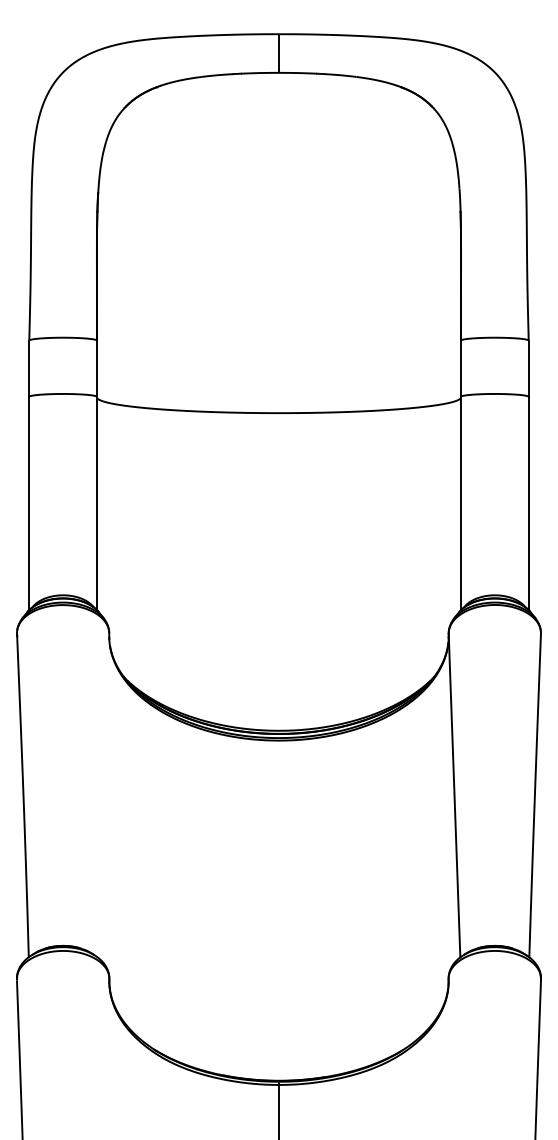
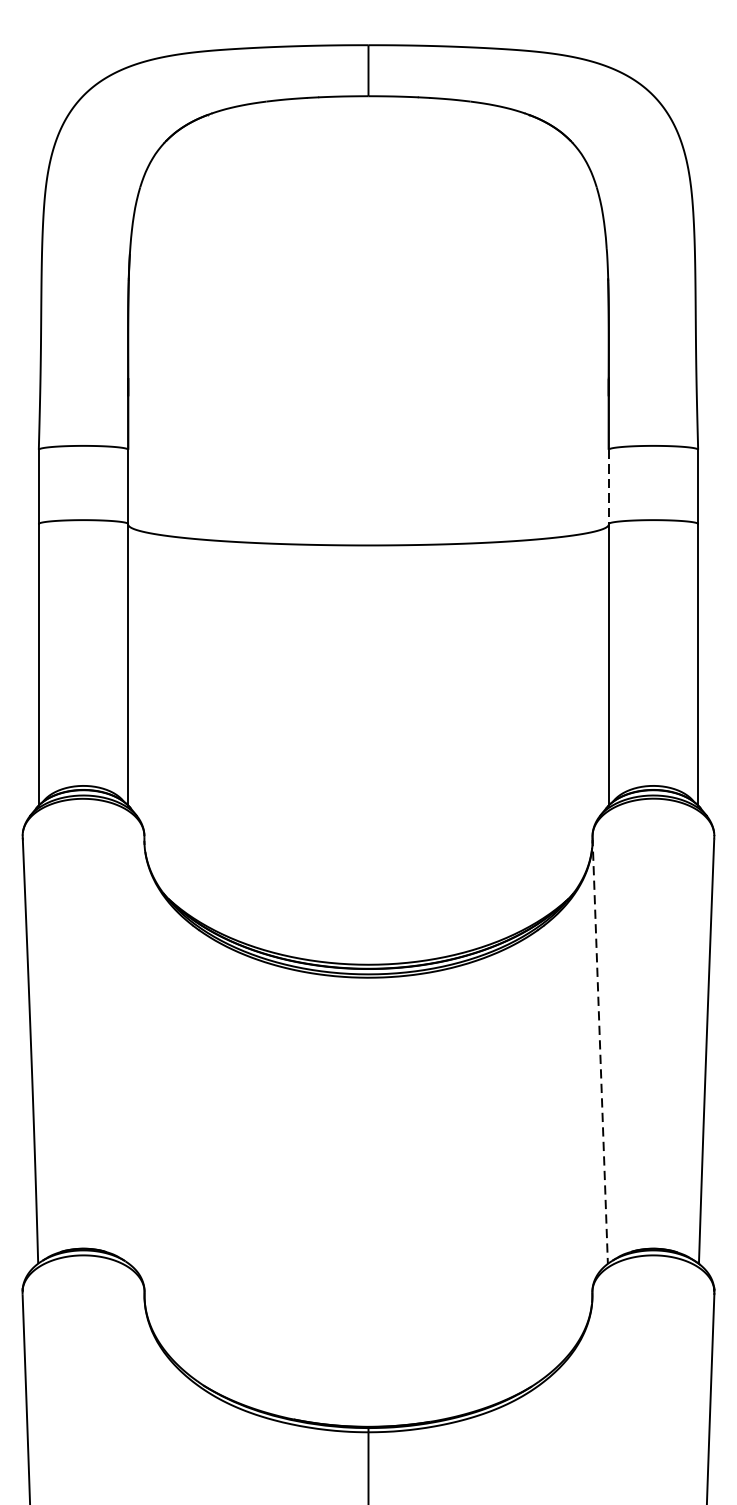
line: (460, 369) -> (608, 487), solid -> dashed
line: (454, 795) -> (600, 1050), solid -> dashed

